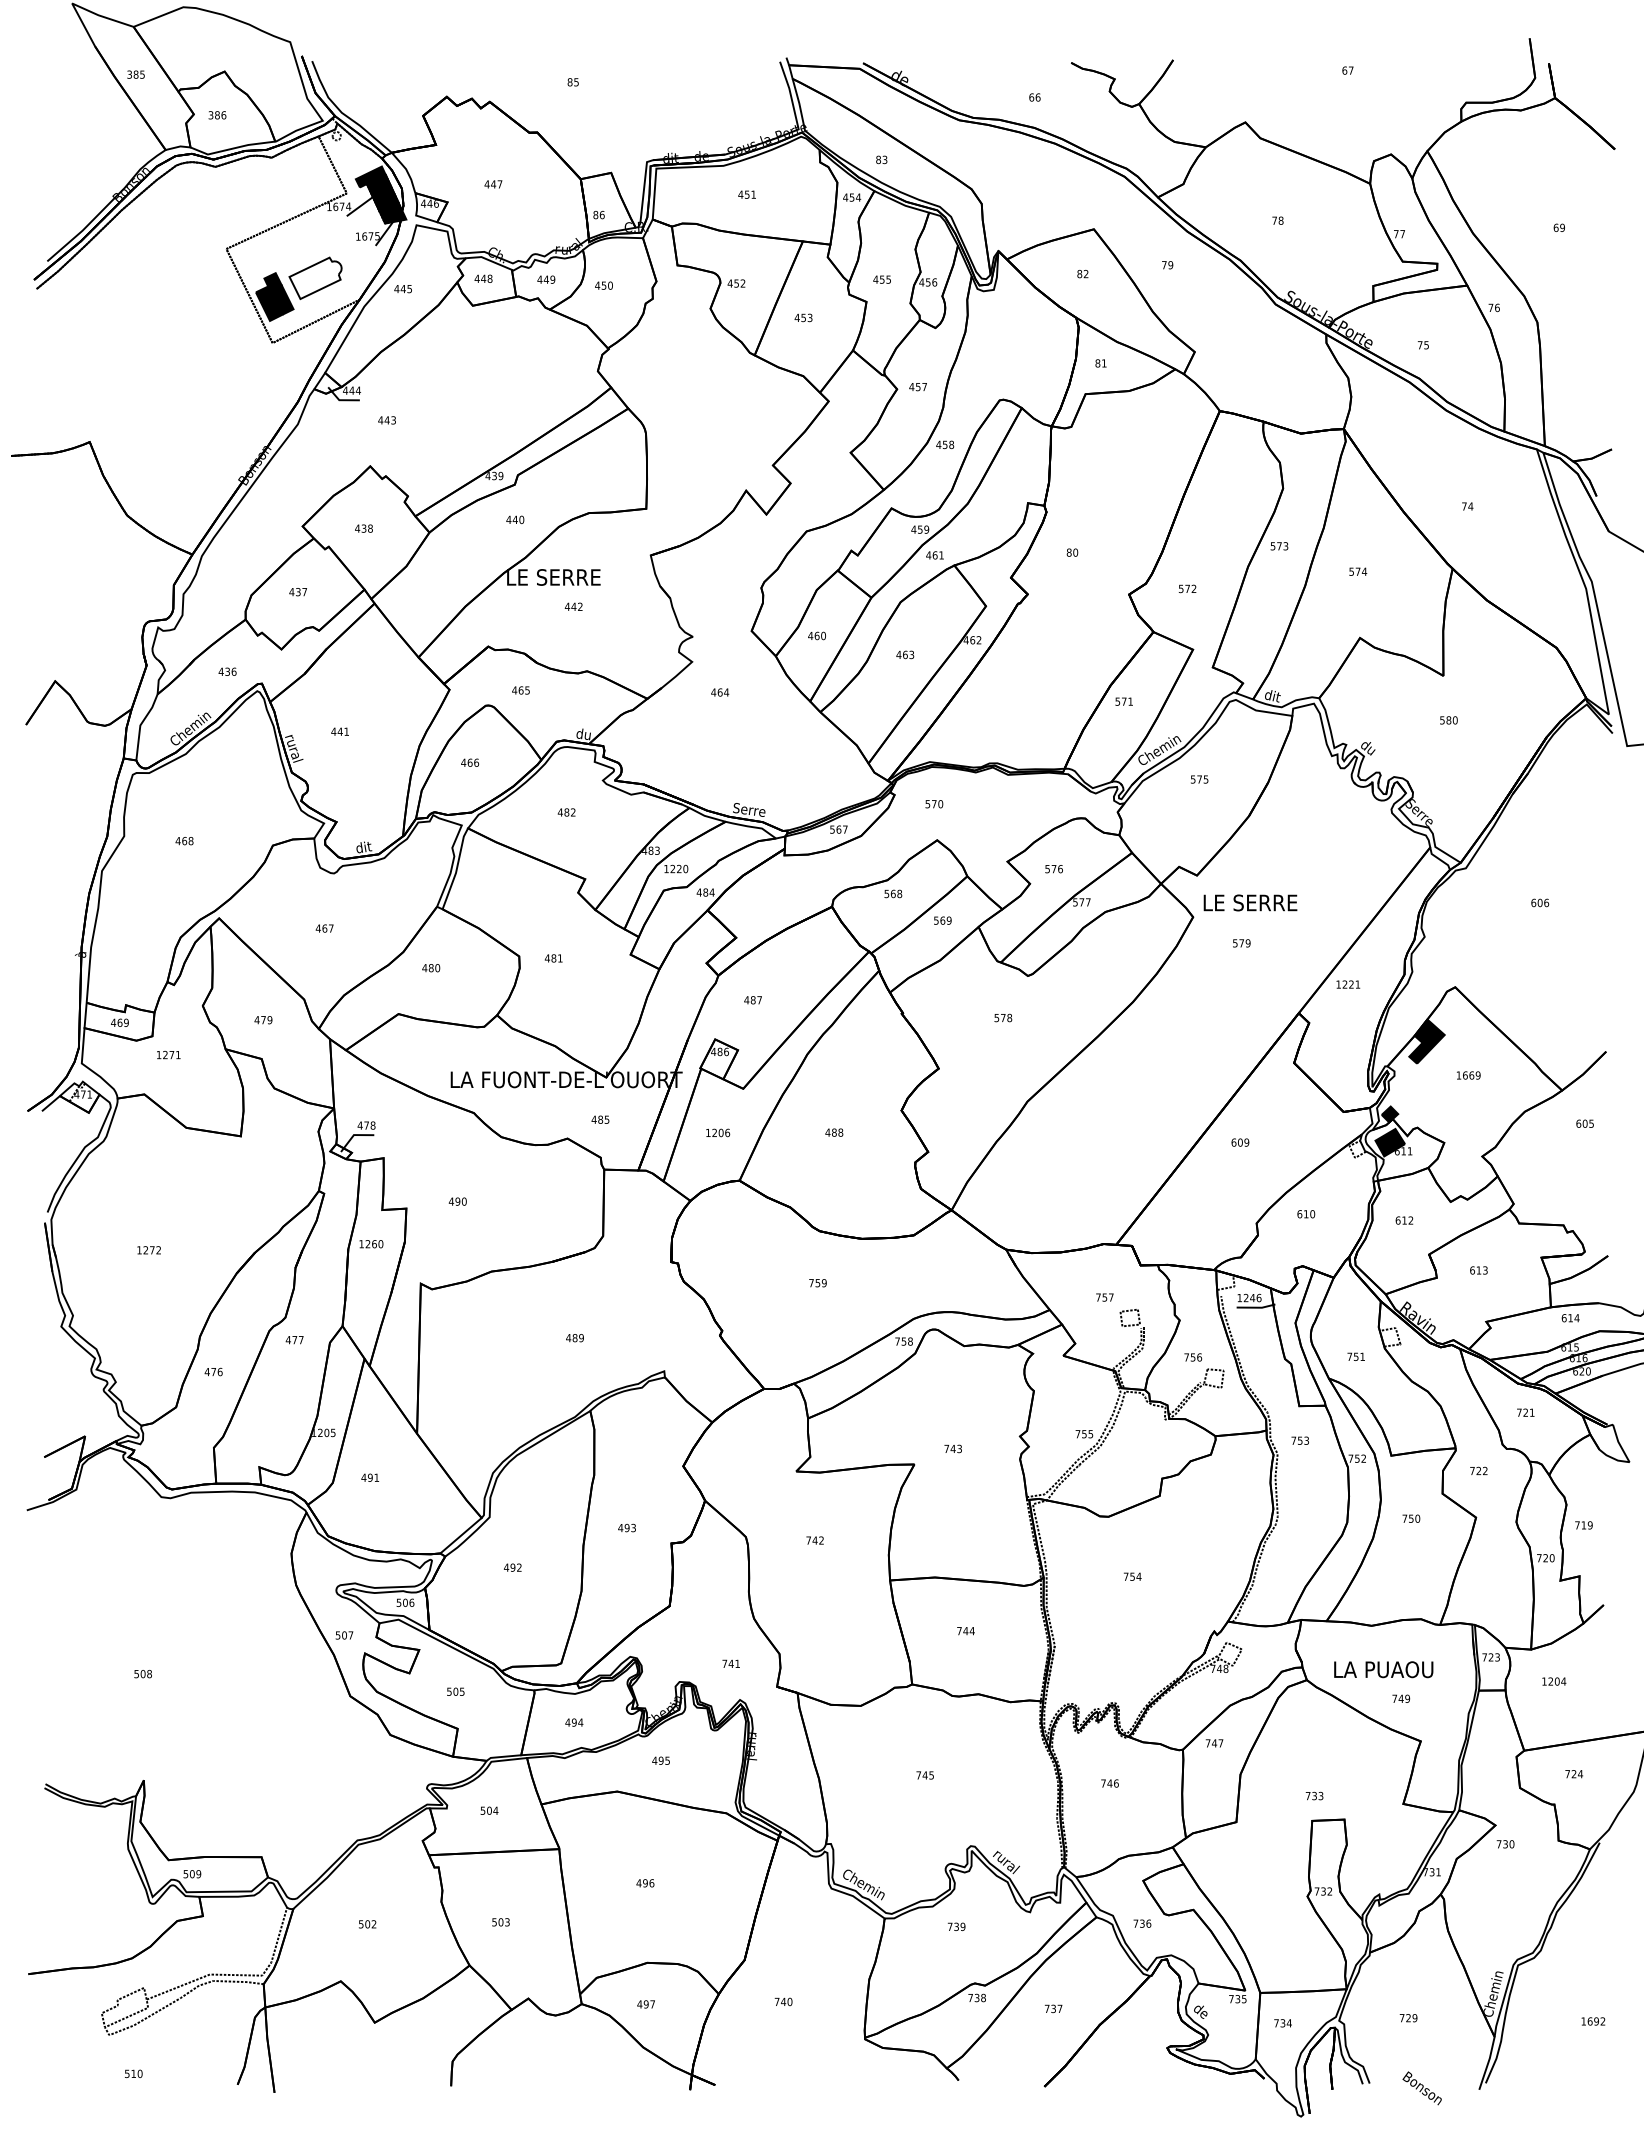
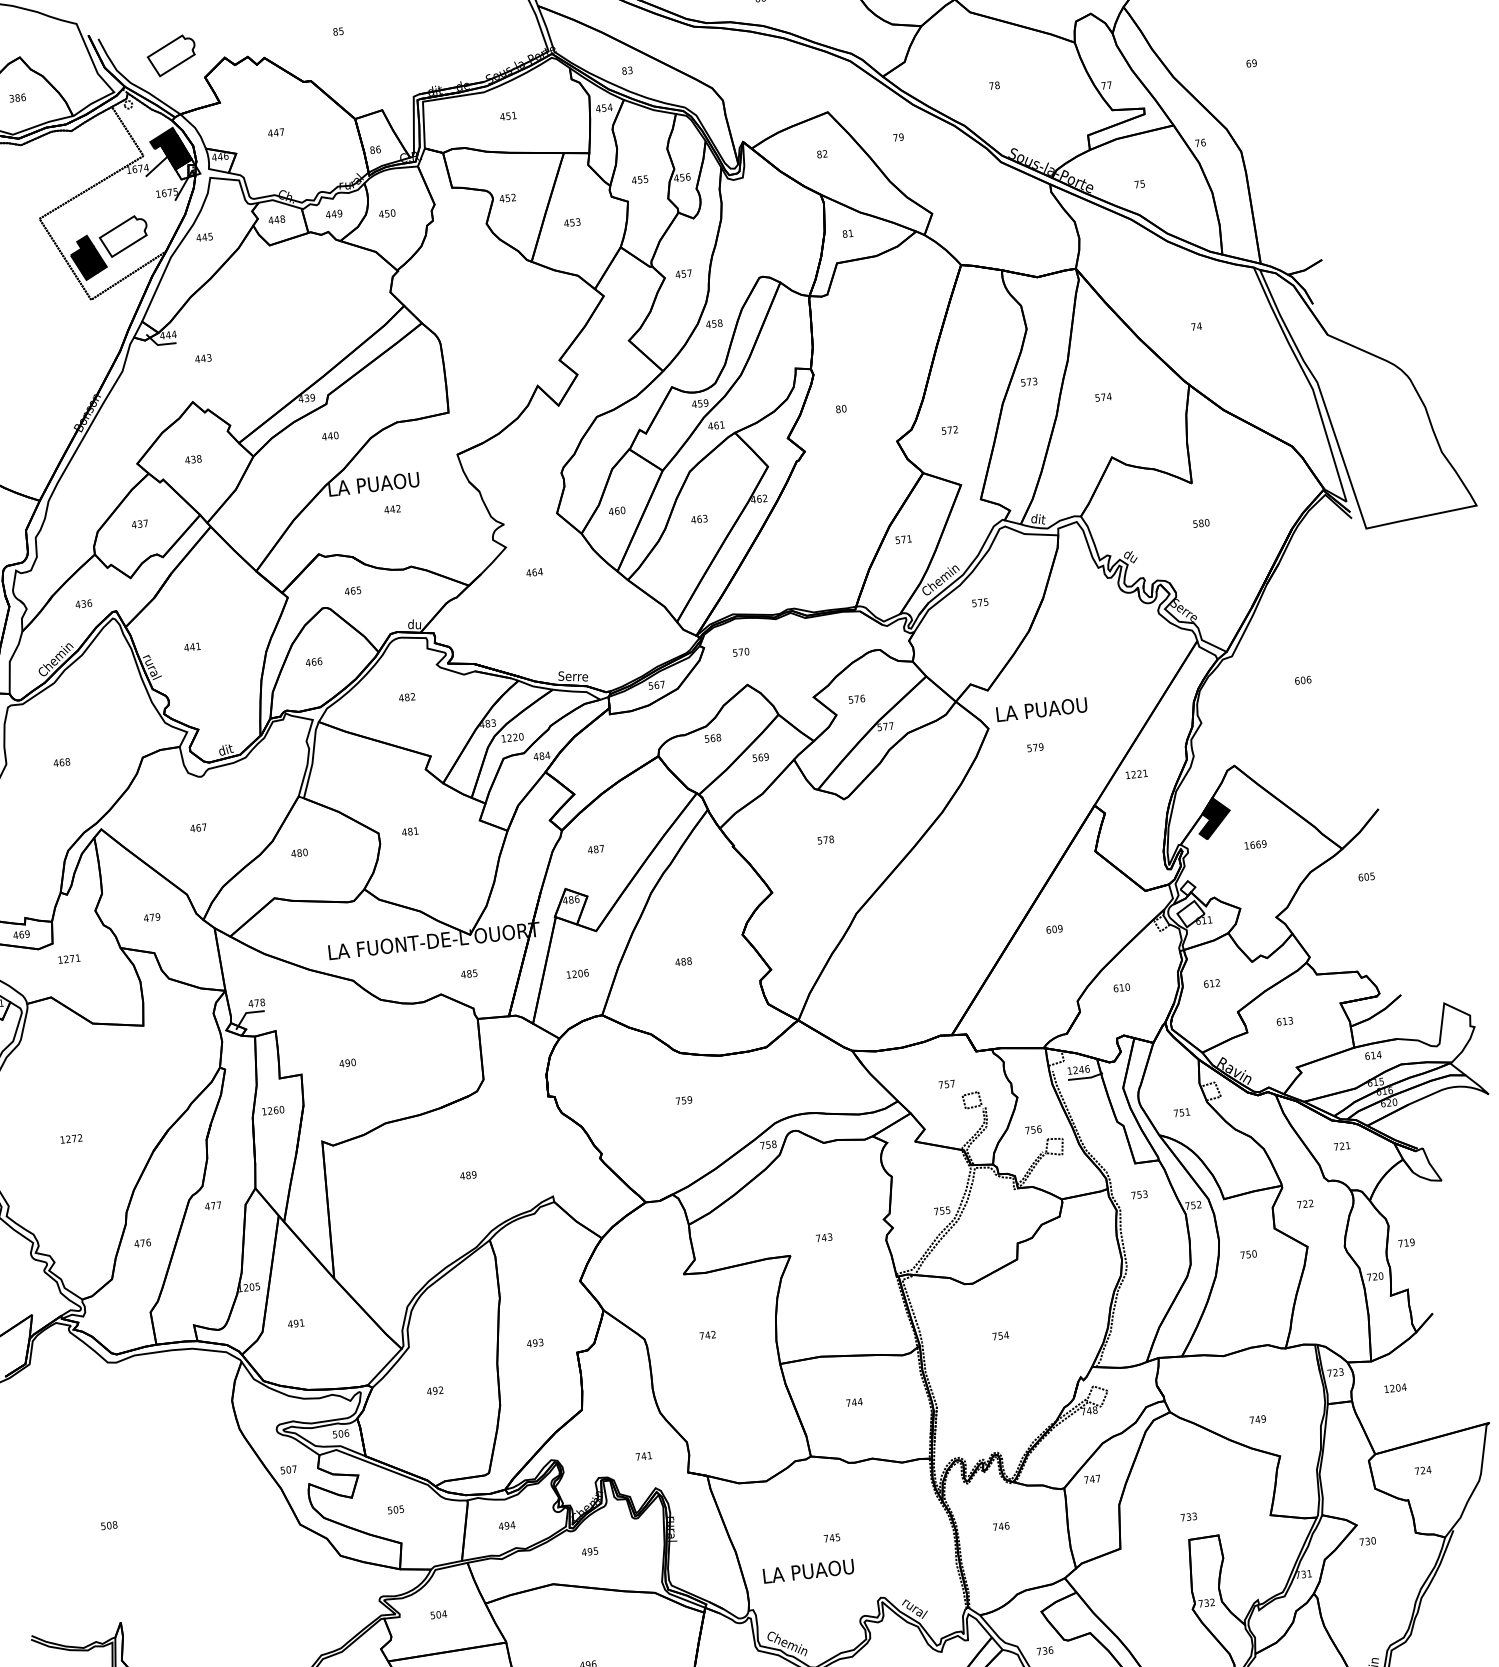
part: (389, 87) -> (171, 55), added
fill: (392, 213) -> (187, 169), removed
text: (561, 577) -> (378, 483), LE SERRE -> LA PUAOU
text: (1257, 902) -> (1045, 708), LE SERRE -> LA PUAOU
fill: (1389, 1114) -> (1187, 888), removed
fill: (1390, 1142) -> (1191, 913), removed
text: (1383, 1669) -> (808, 1571), moved

